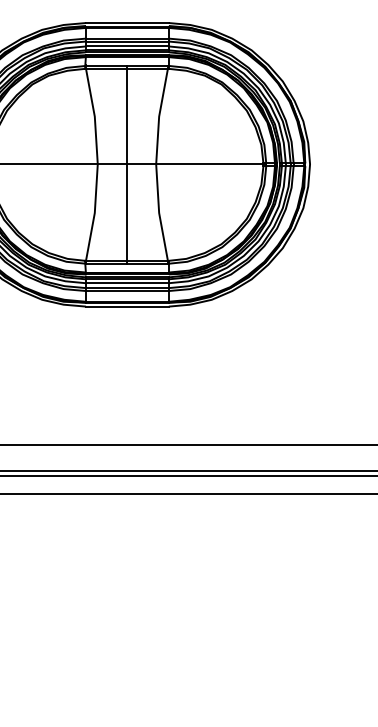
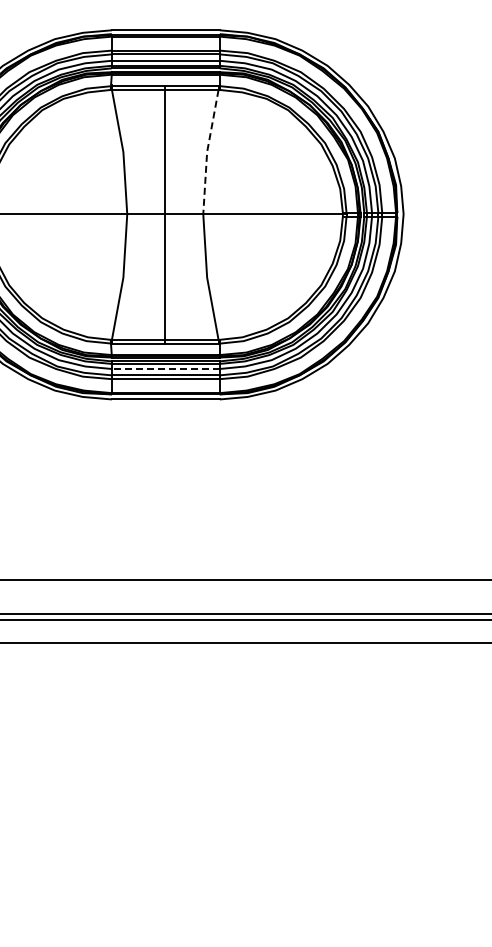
line: (159, 116) -> (207, 152), solid -> dashed
line: (127, 283) -> (165, 369), solid -> dashed

